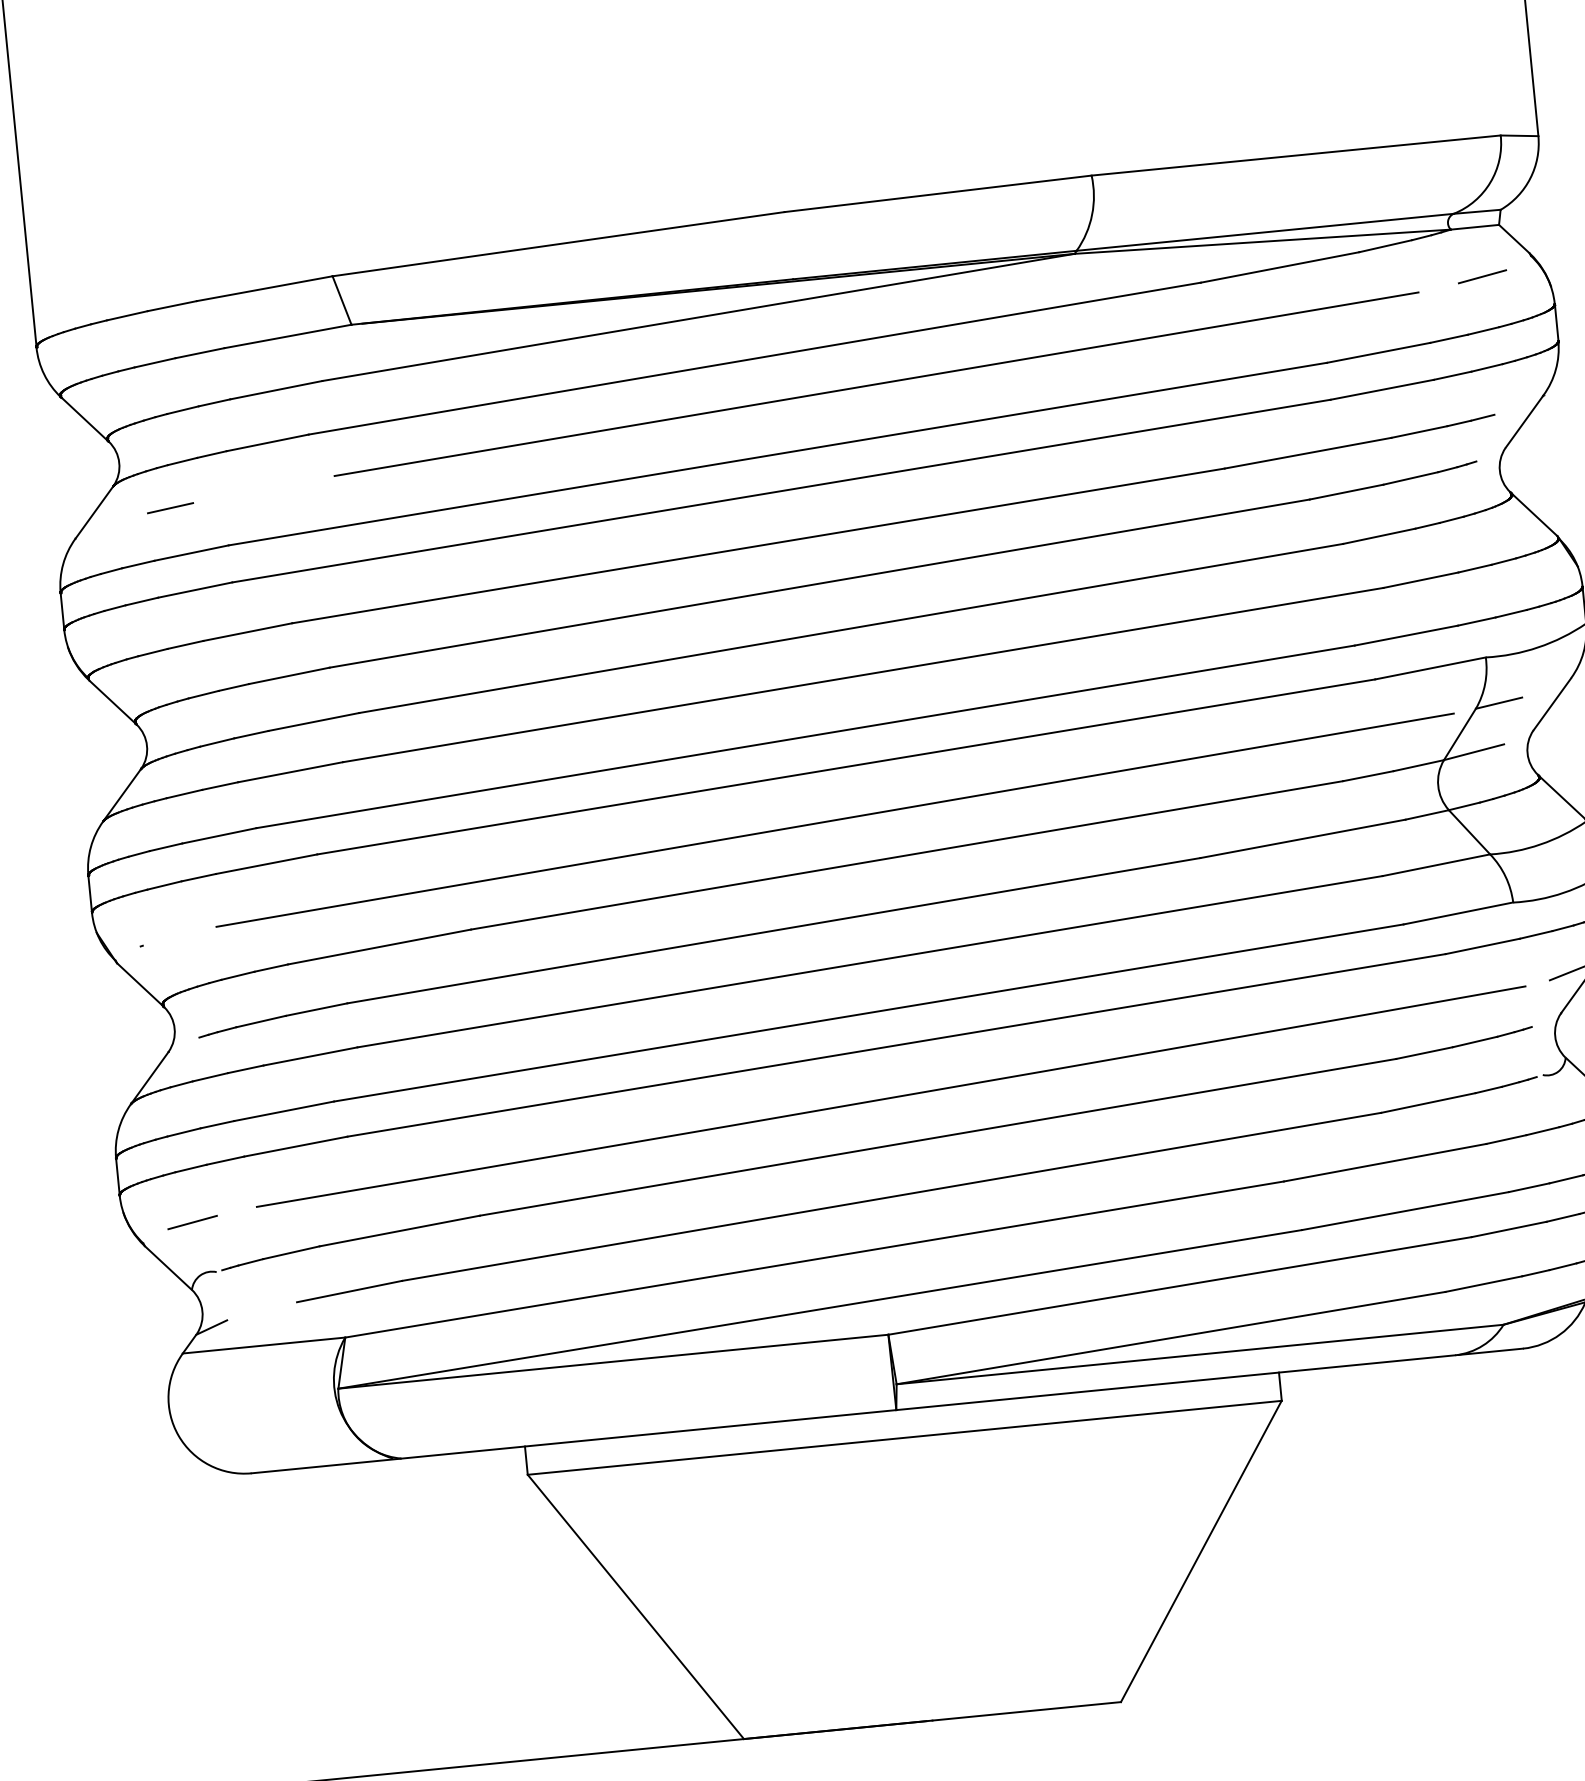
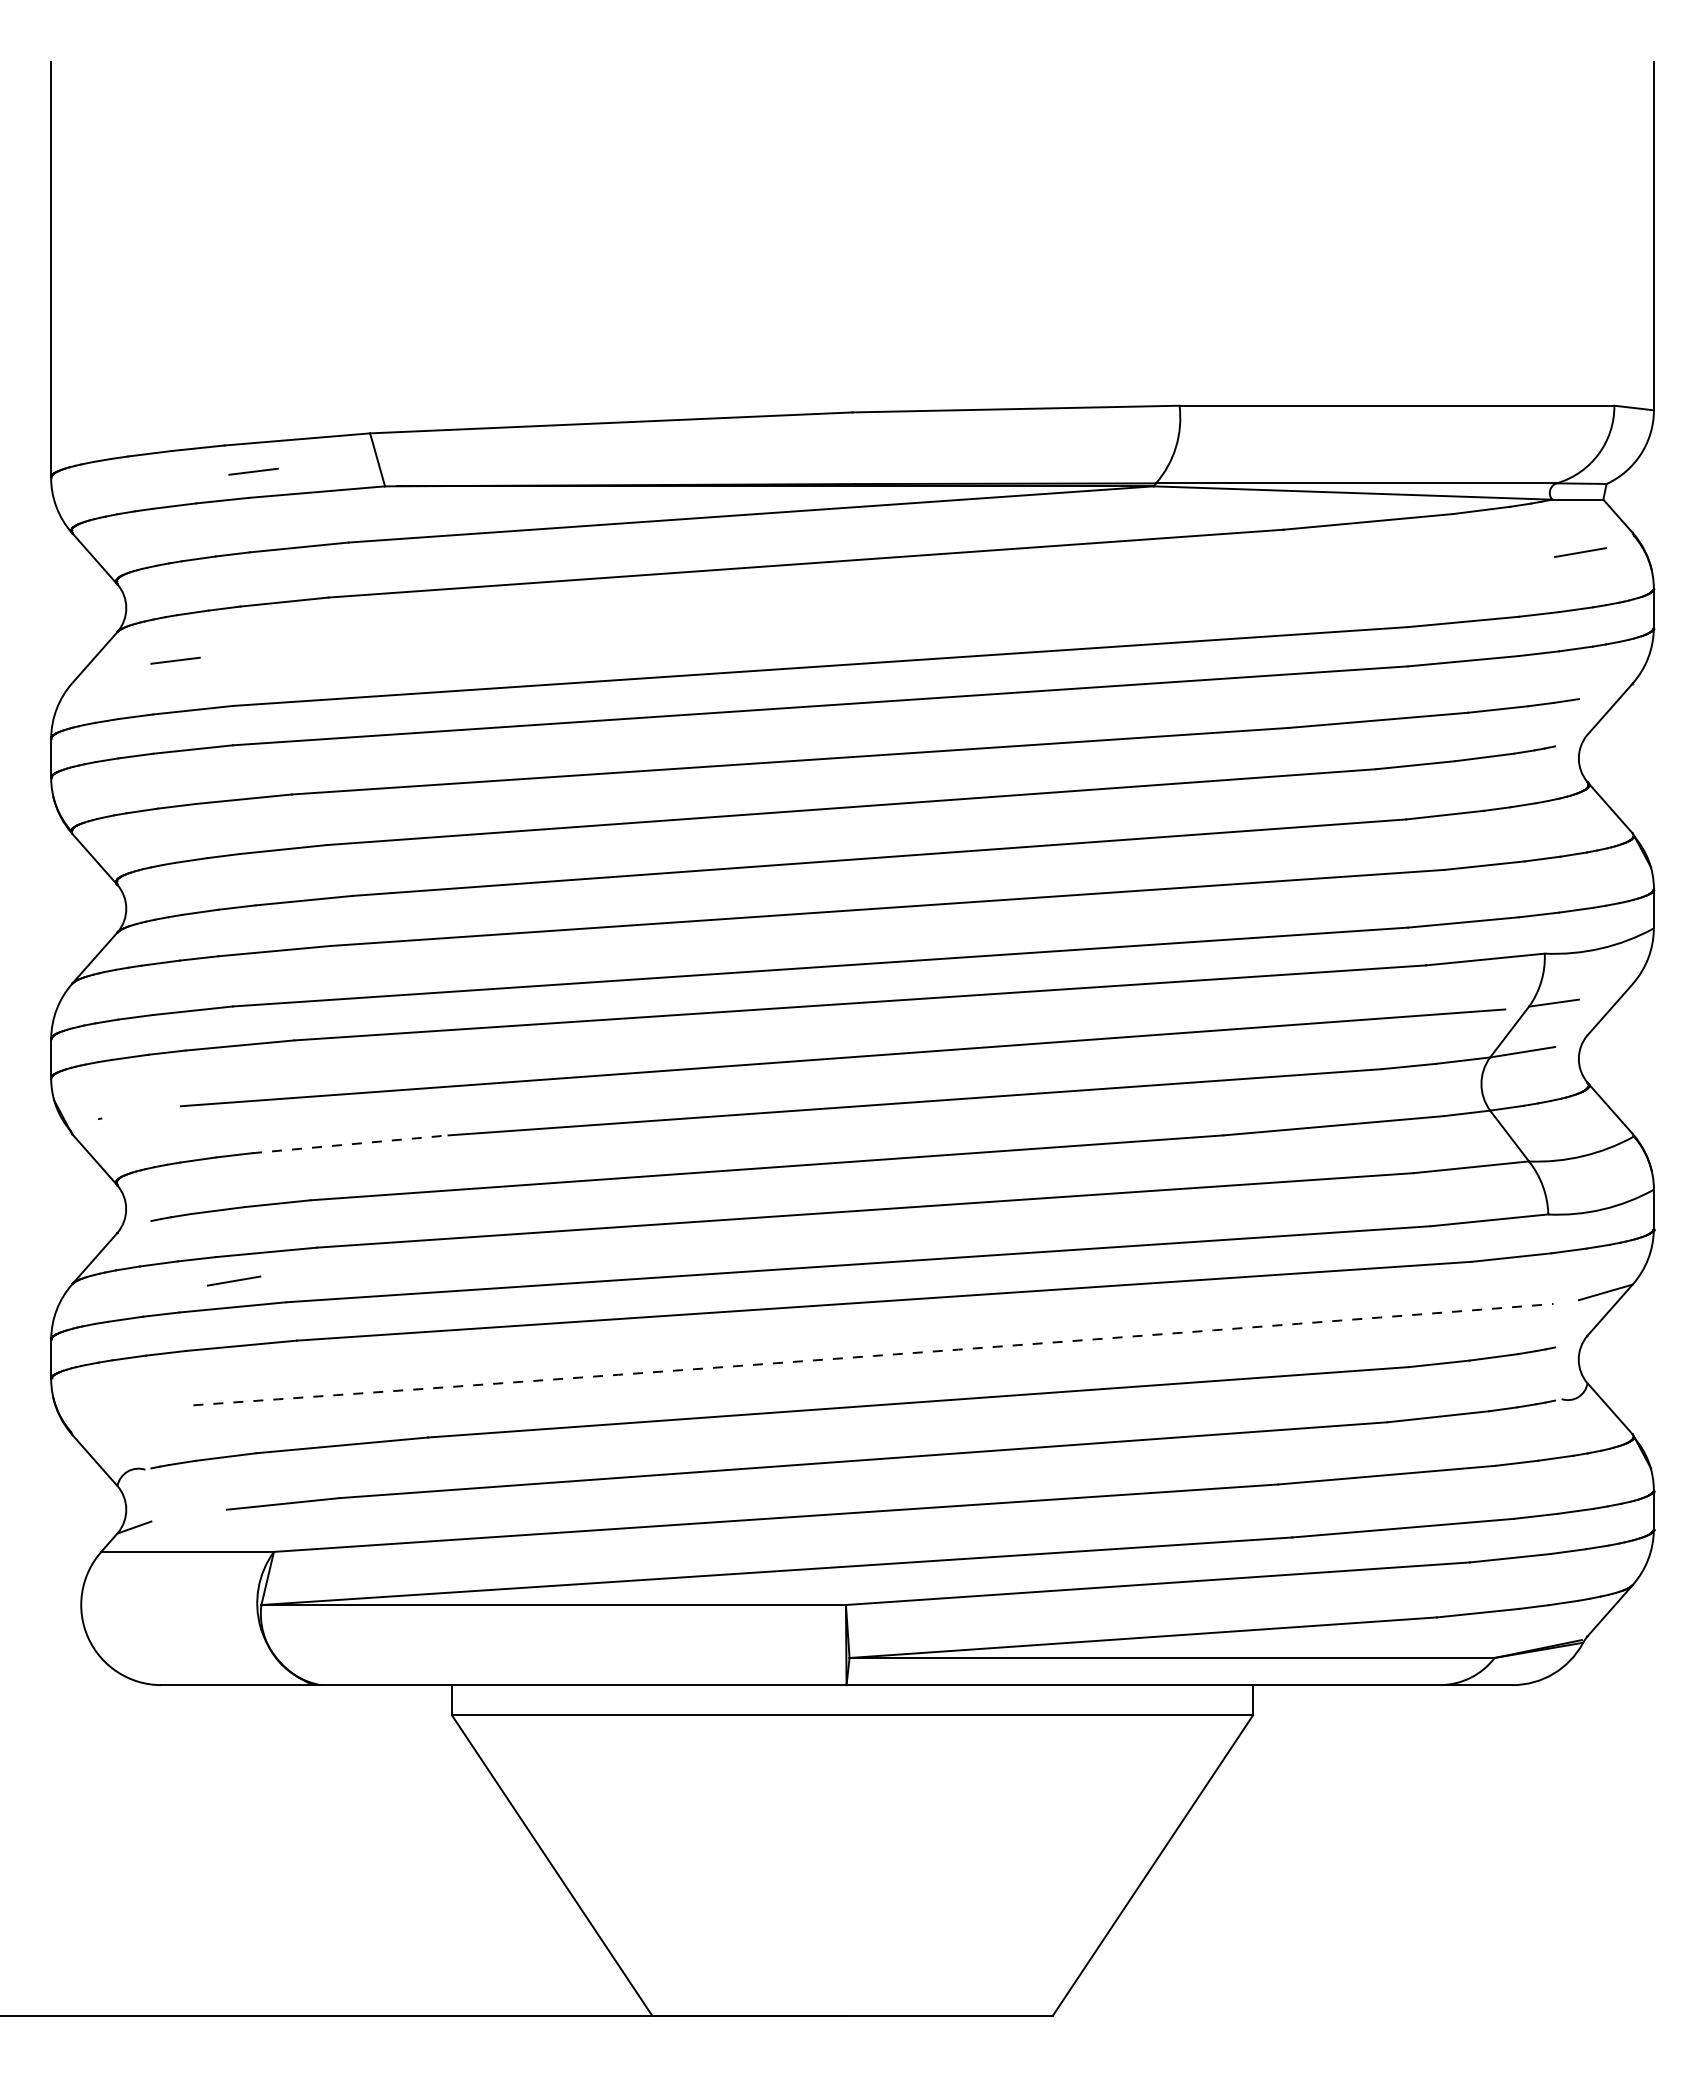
line: (226, 322) -> (253, 471), added
line: (876, 383) -> (931, 602), removed
line: (379, 947) -> (350, 1144), solid -> dashed
arc: (891, 1097) -> (873, 1355), solid -> dashed
line: (192, 1221) -> (234, 1280), moved

